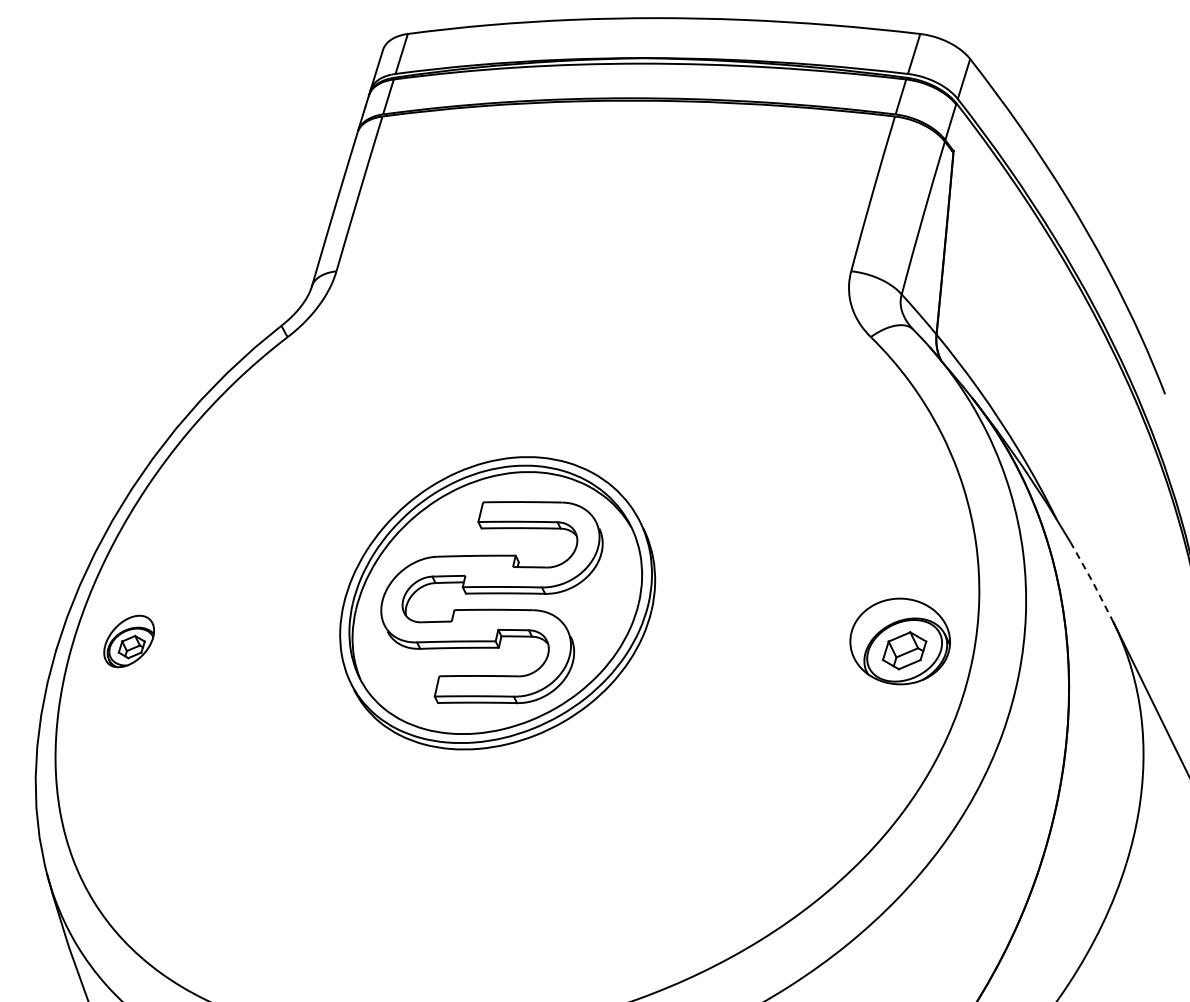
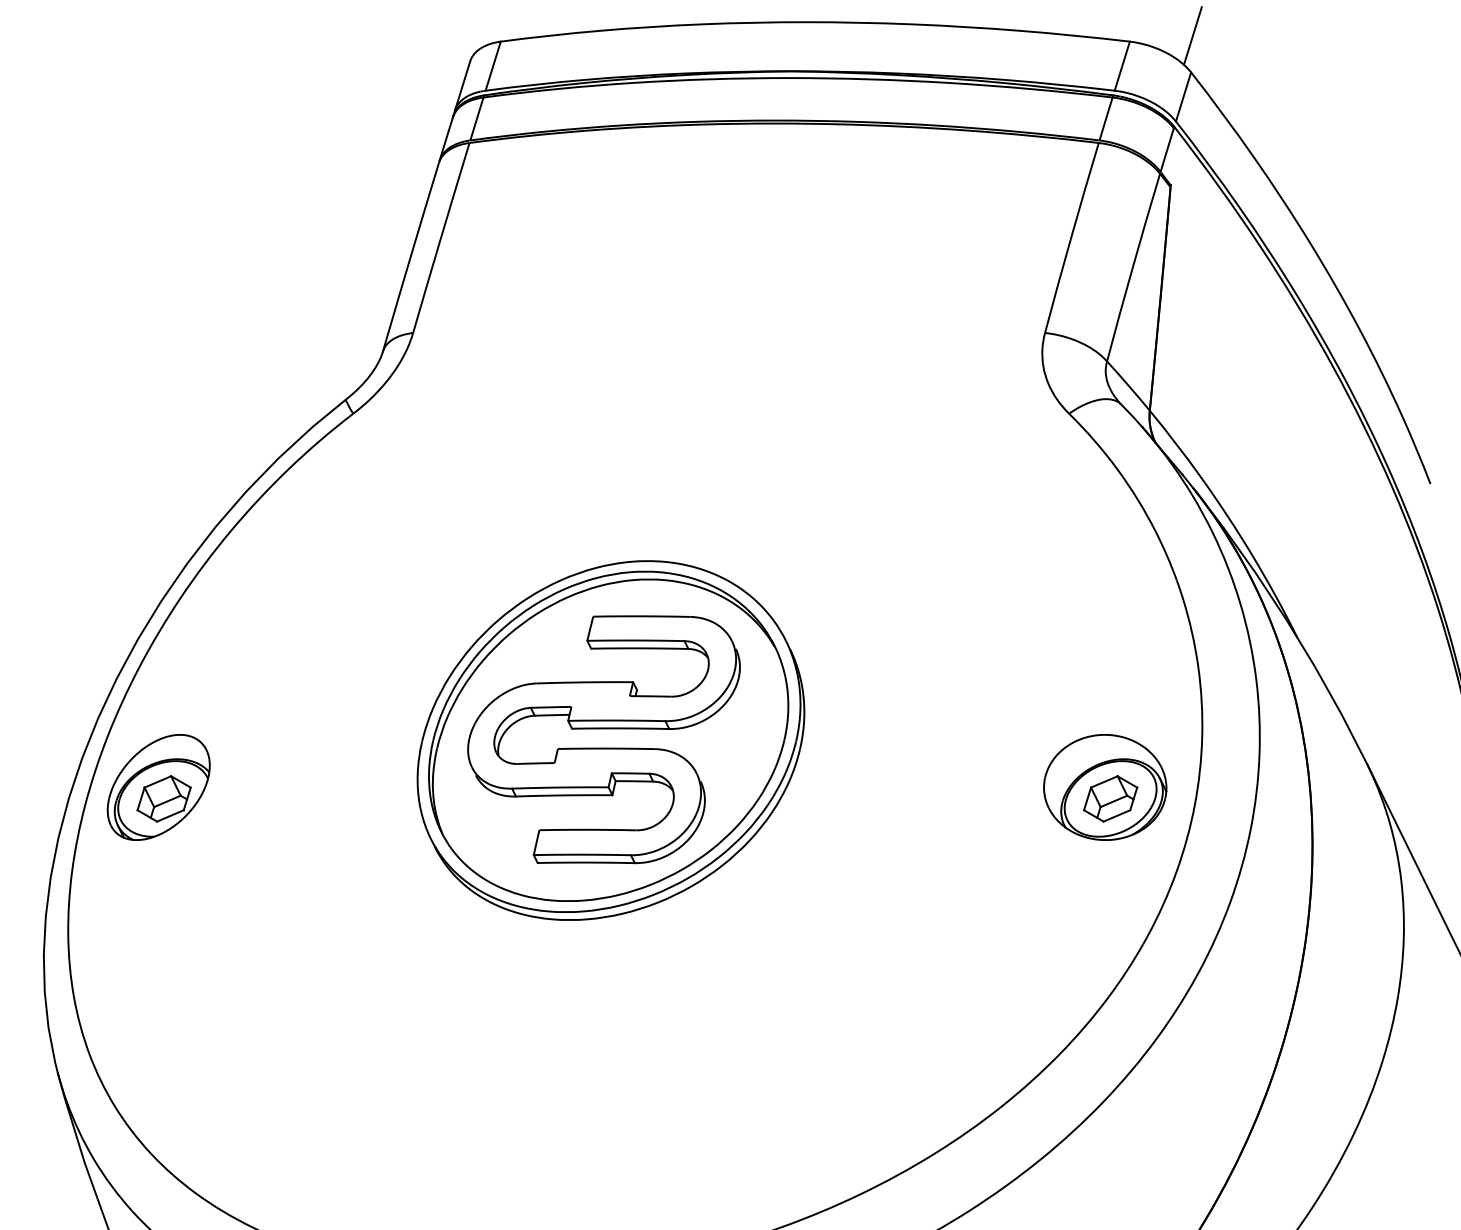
line: (971, 28) -> (1192, 34), added
line: (1093, 582) -> (1342, 715), dashed -> solid
part: (128, 641) -> (157, 787), size x1.67

